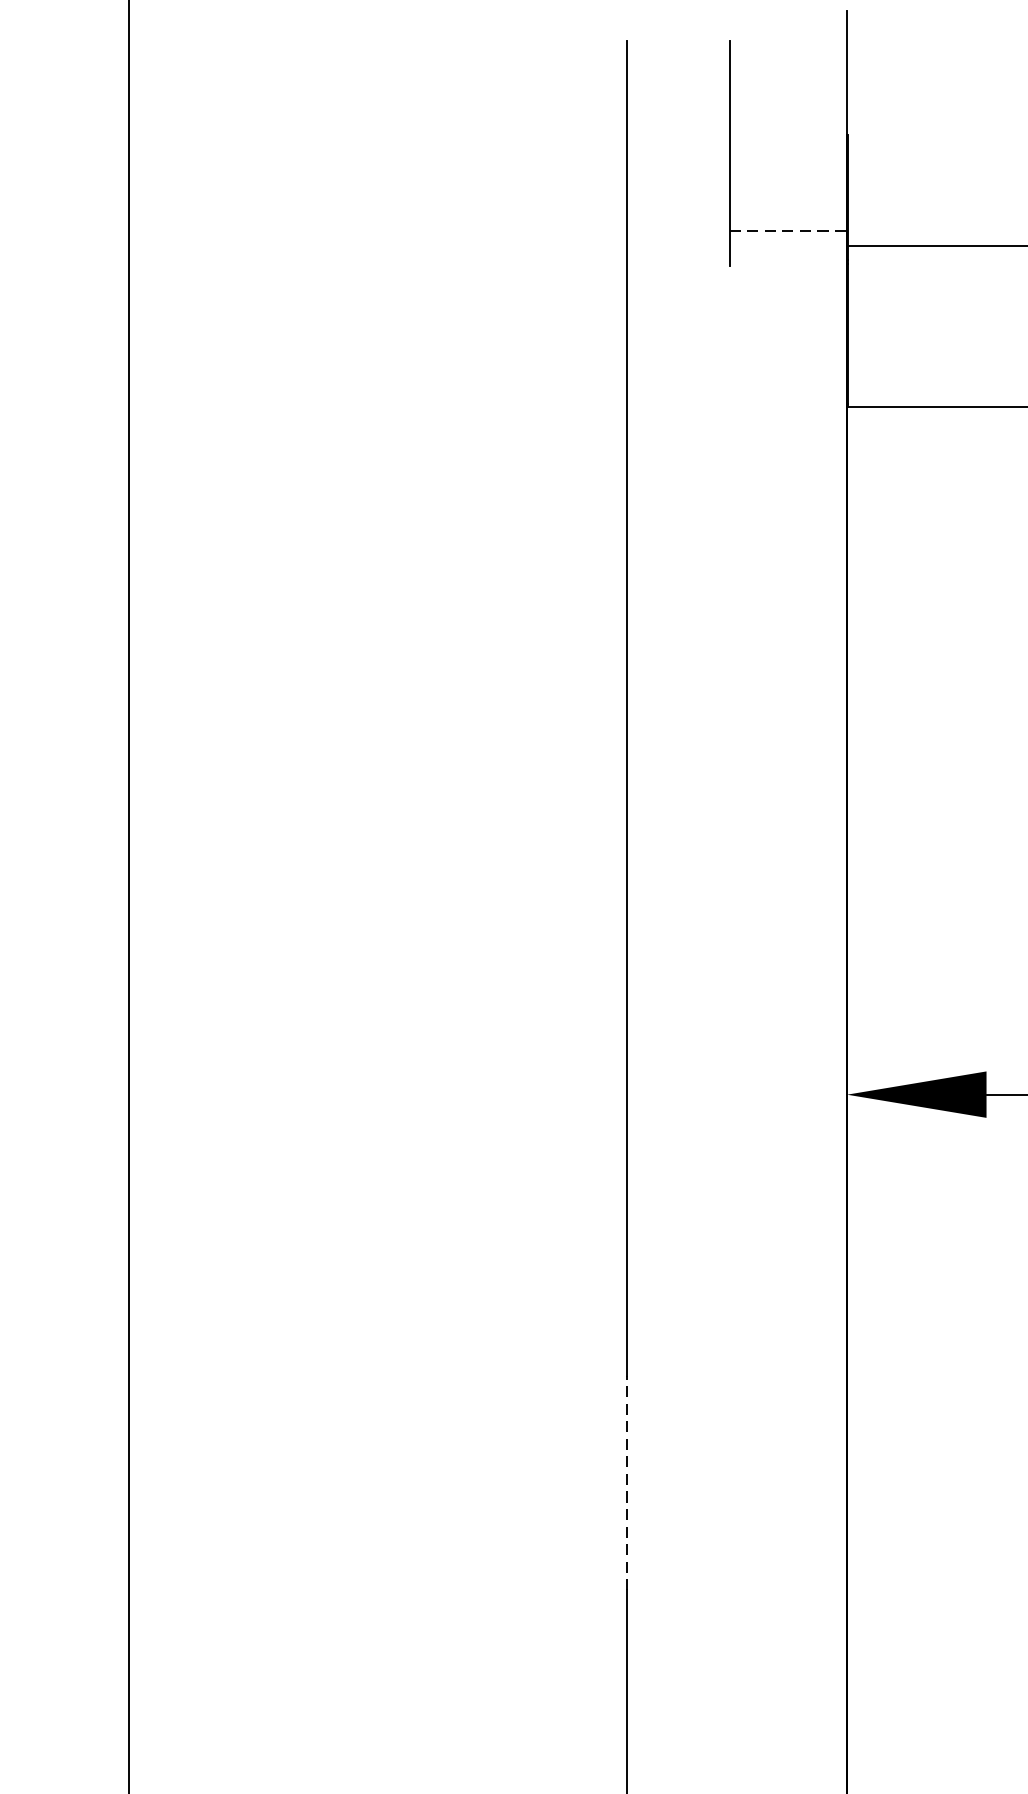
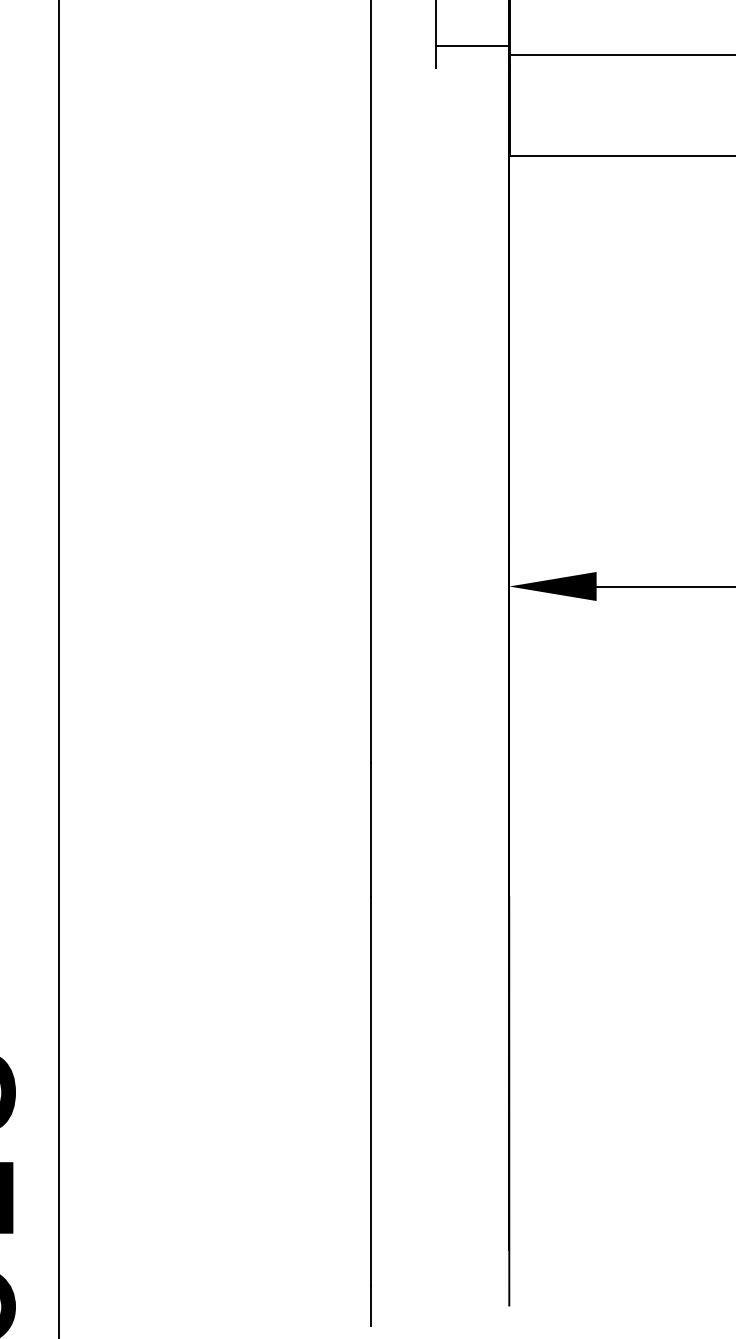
line: (788, 230) -> (472, 45), dashed -> solid
line: (627, 1482) -> (371, 829), dashed -> solid

